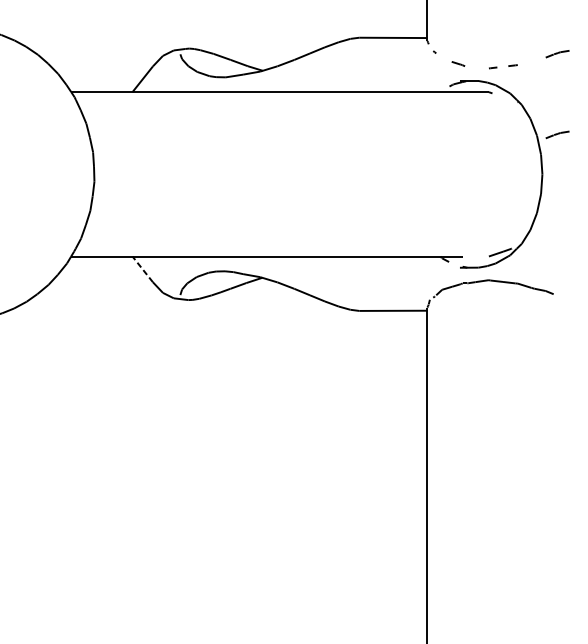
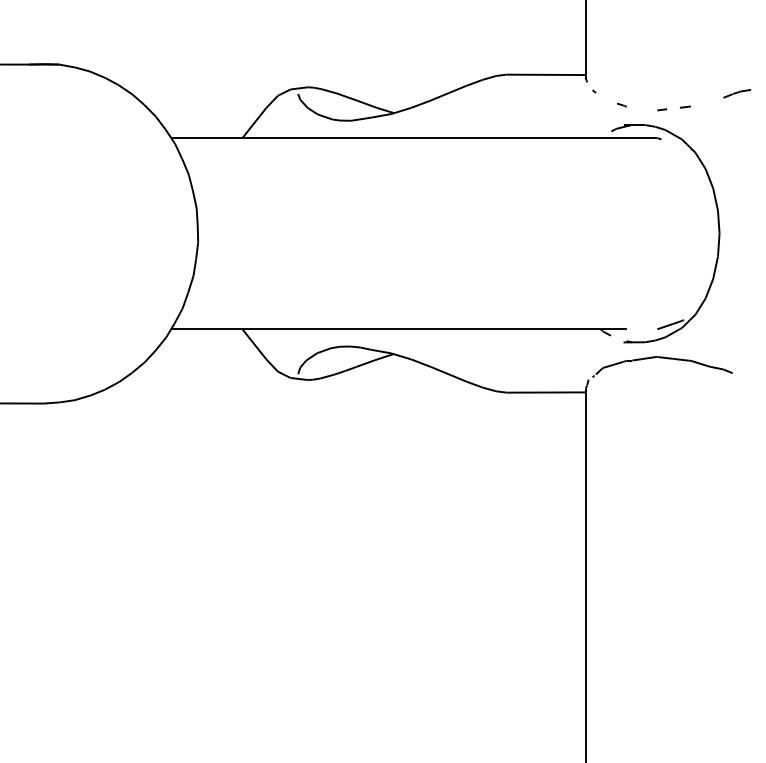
part: (458, 63) -> (621, 104), size x0.62
part: (557, 134) -> (737, 187), removed
line: (142, 268) -> (254, 343), dashed -> solid

